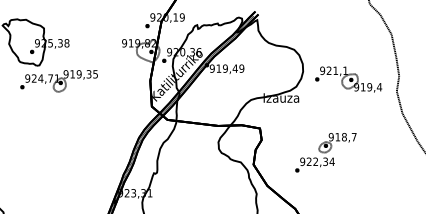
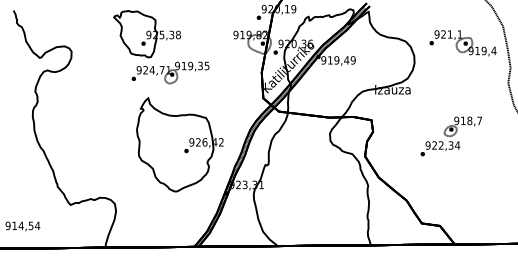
part: (348, 79) -> (462, 43), moved
part: (68, 152) -> (179, 144), added
part: (325, 152) -> (450, 136), moved

